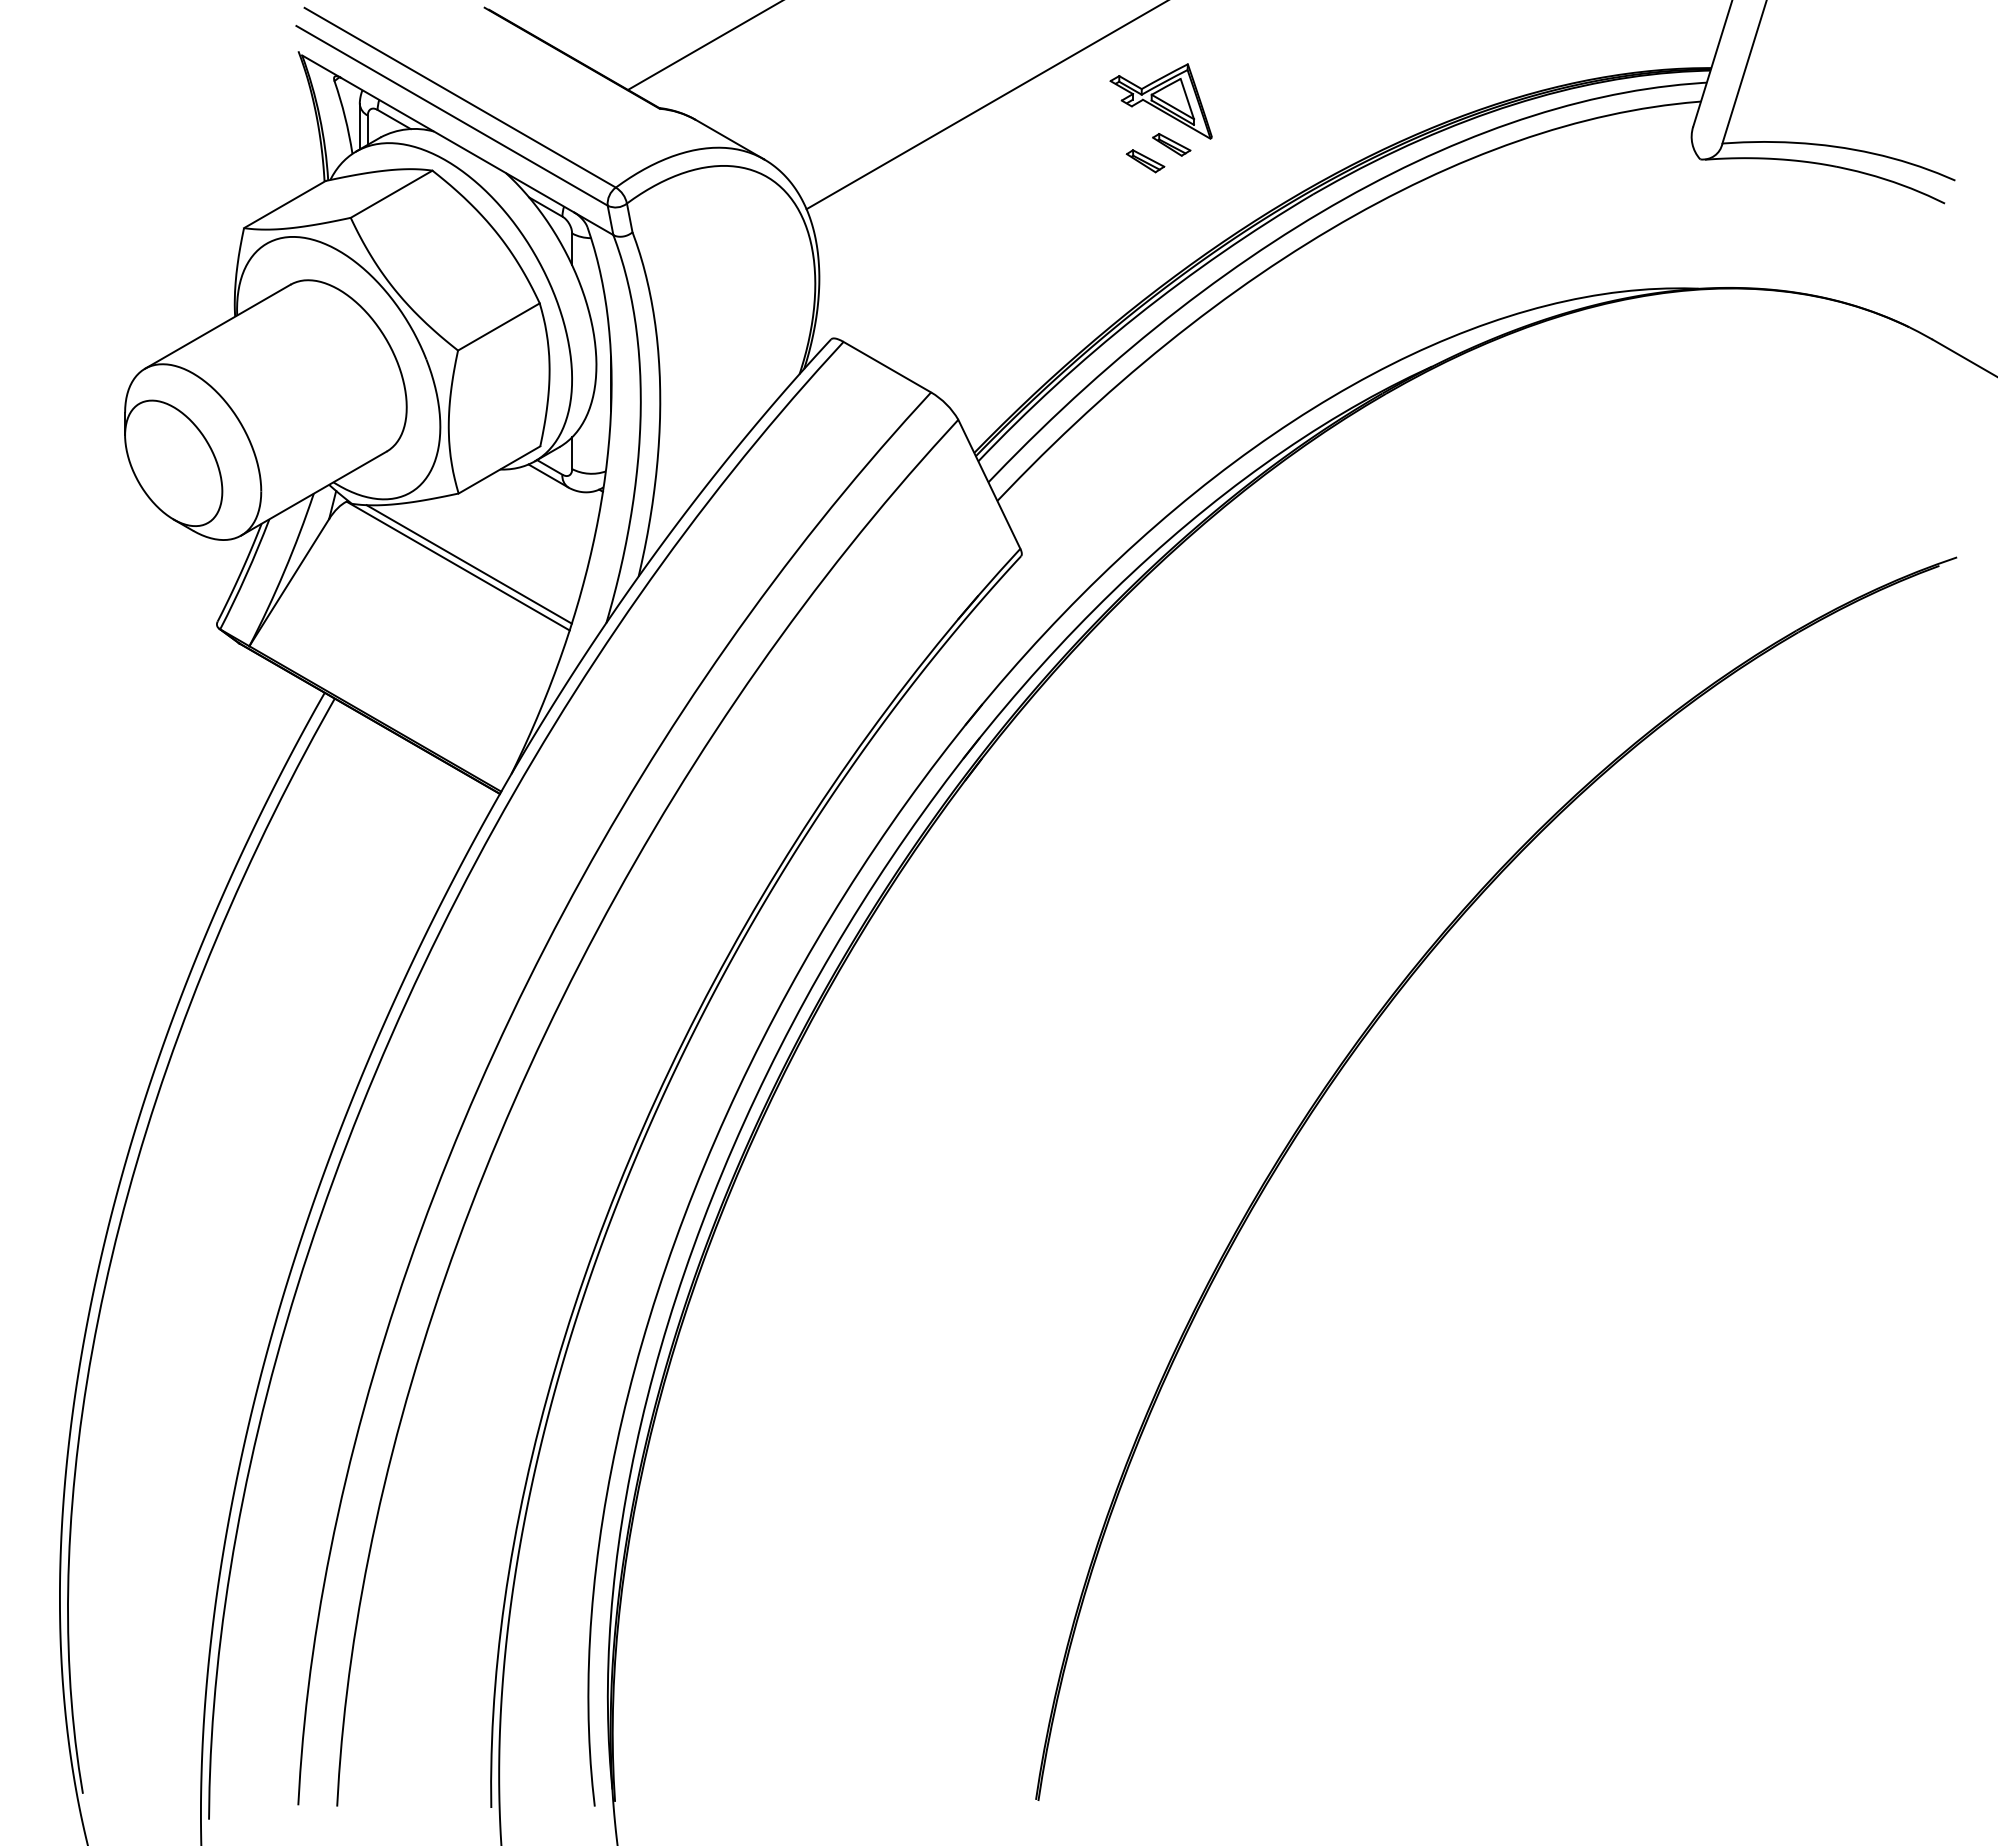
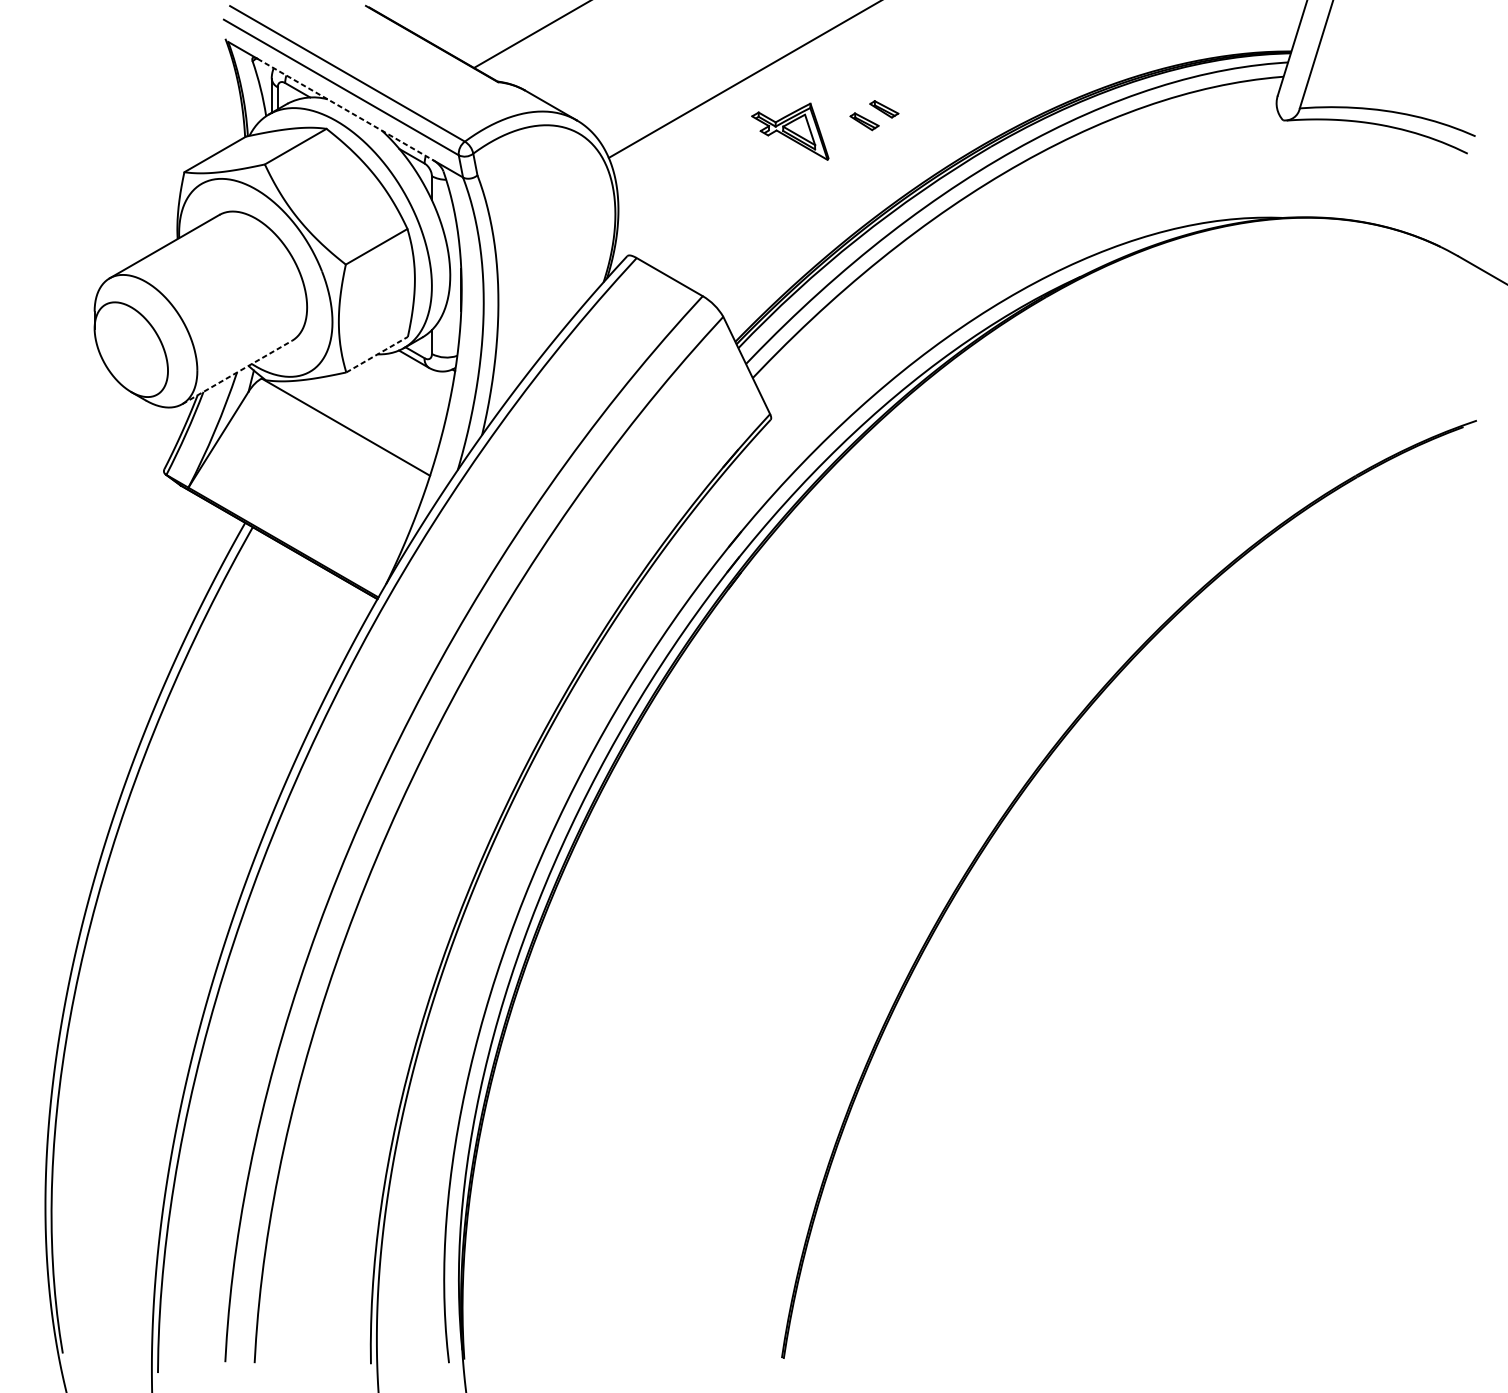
part: (1160, 101) -> (789, 131), moved
line: (457, 145) -> (345, 109), solid -> dashed
line: (499, 469) -> (377, 354), solid -> dashed
line: (314, 493) -> (237, 372), solid -> dashed
line: (468, 564) -> (353, 426), removed

